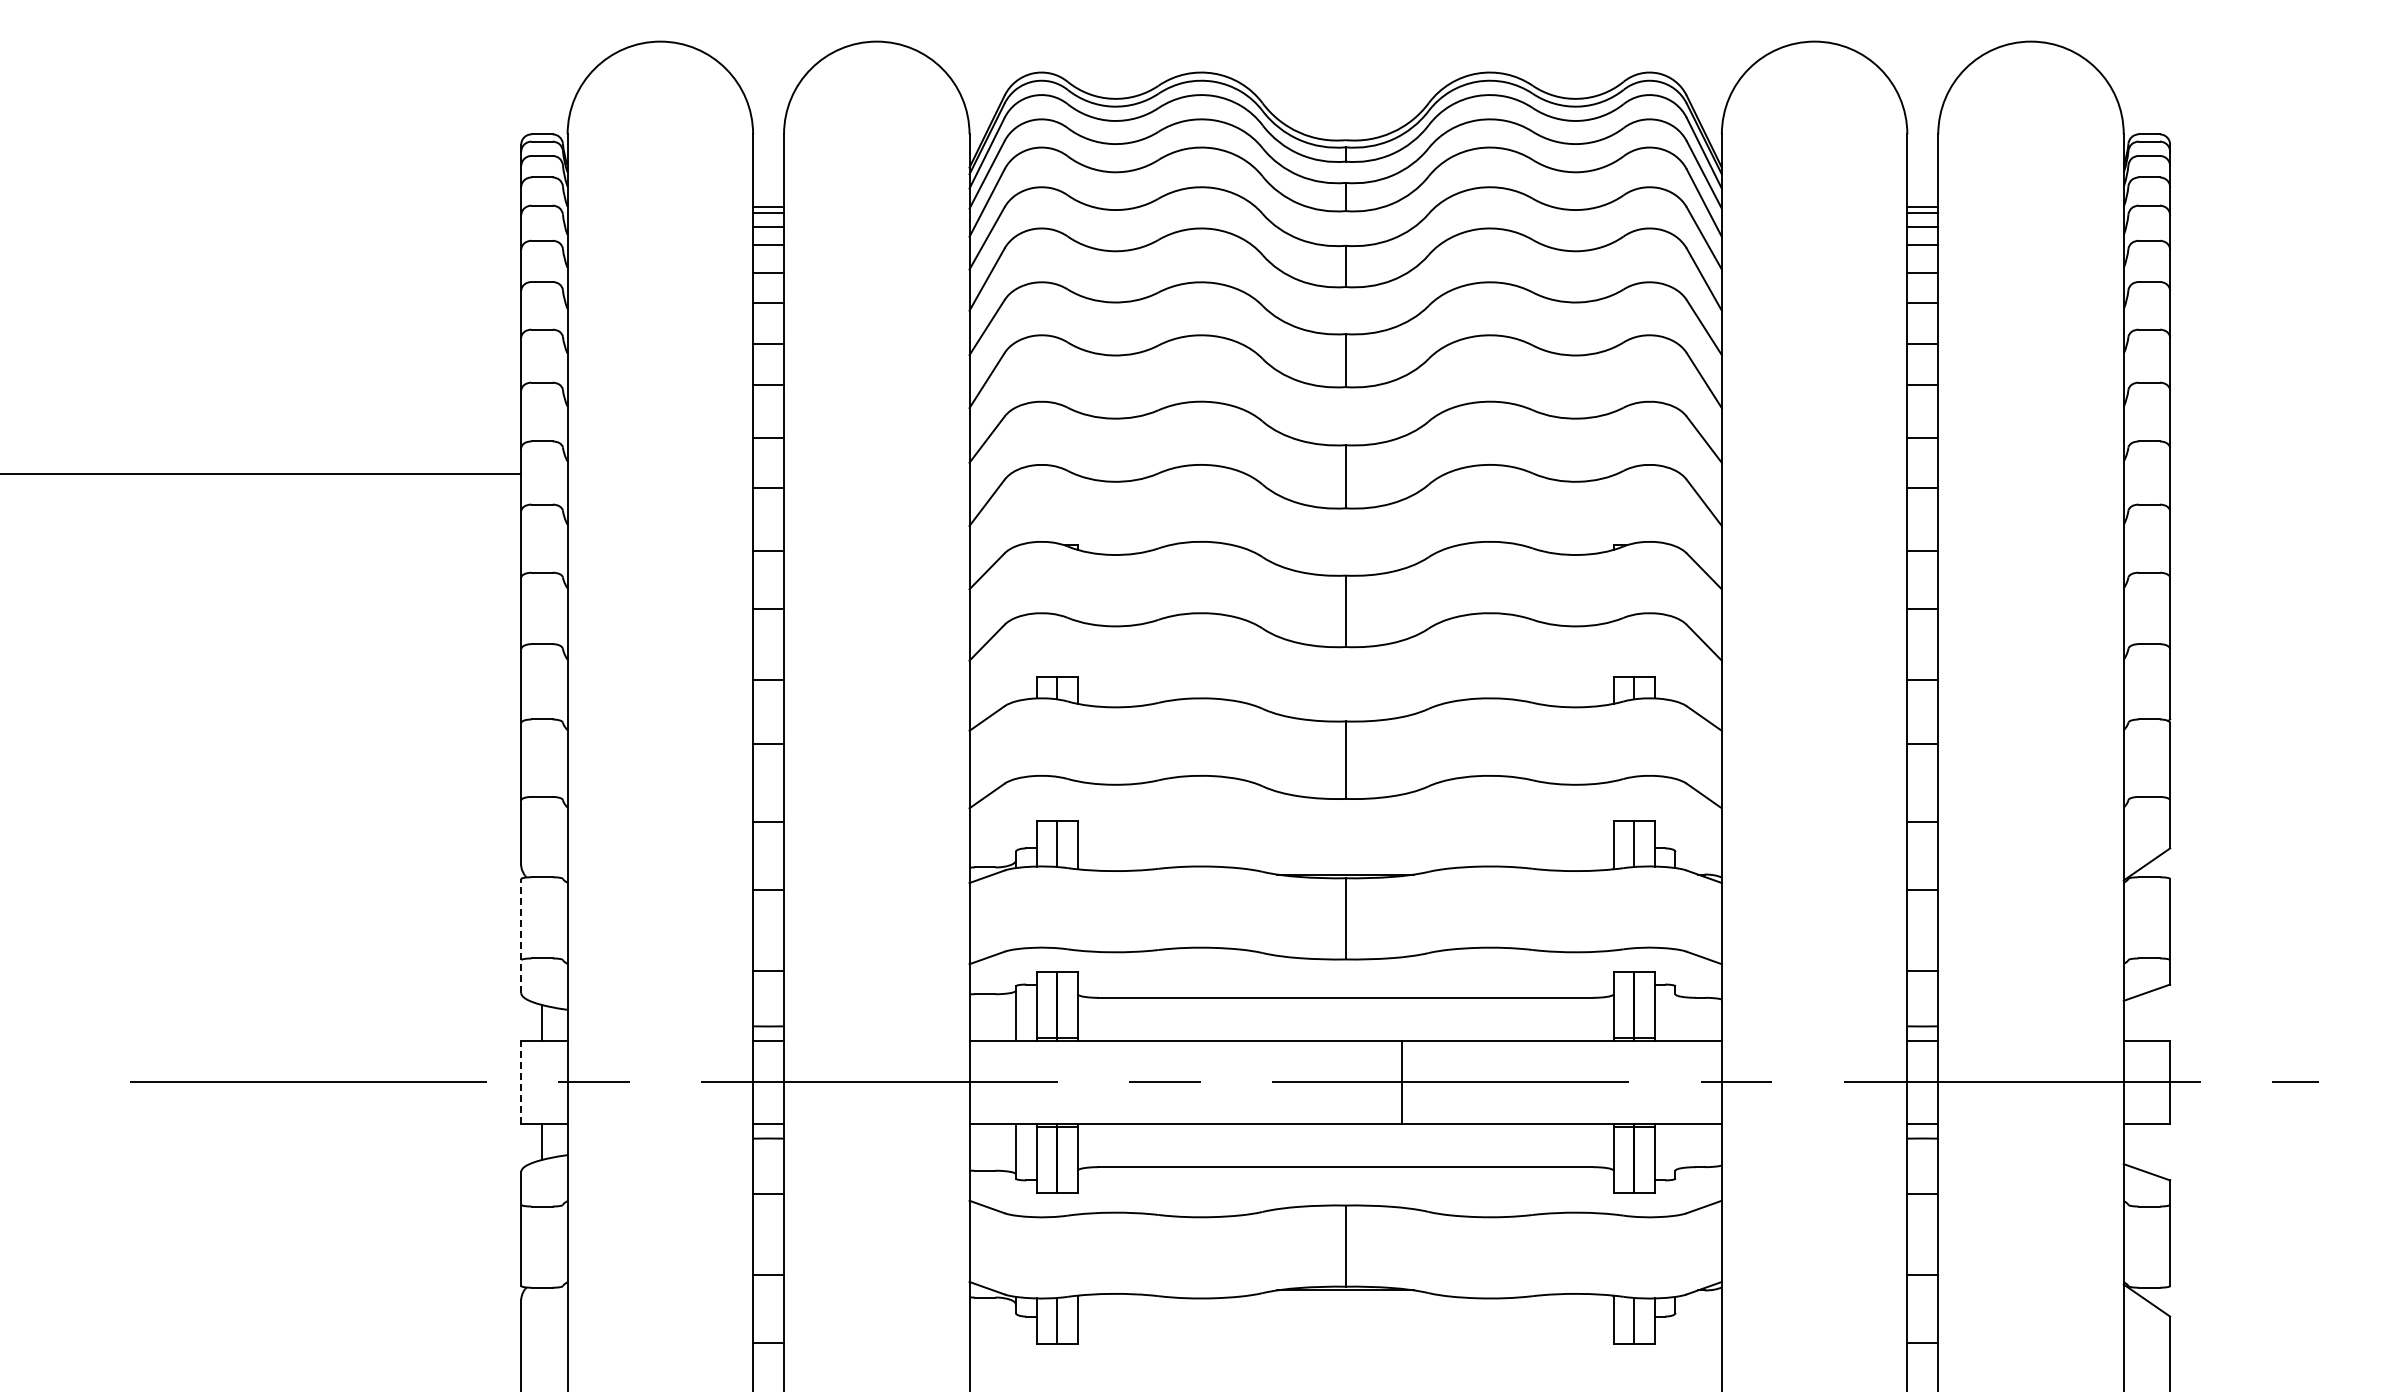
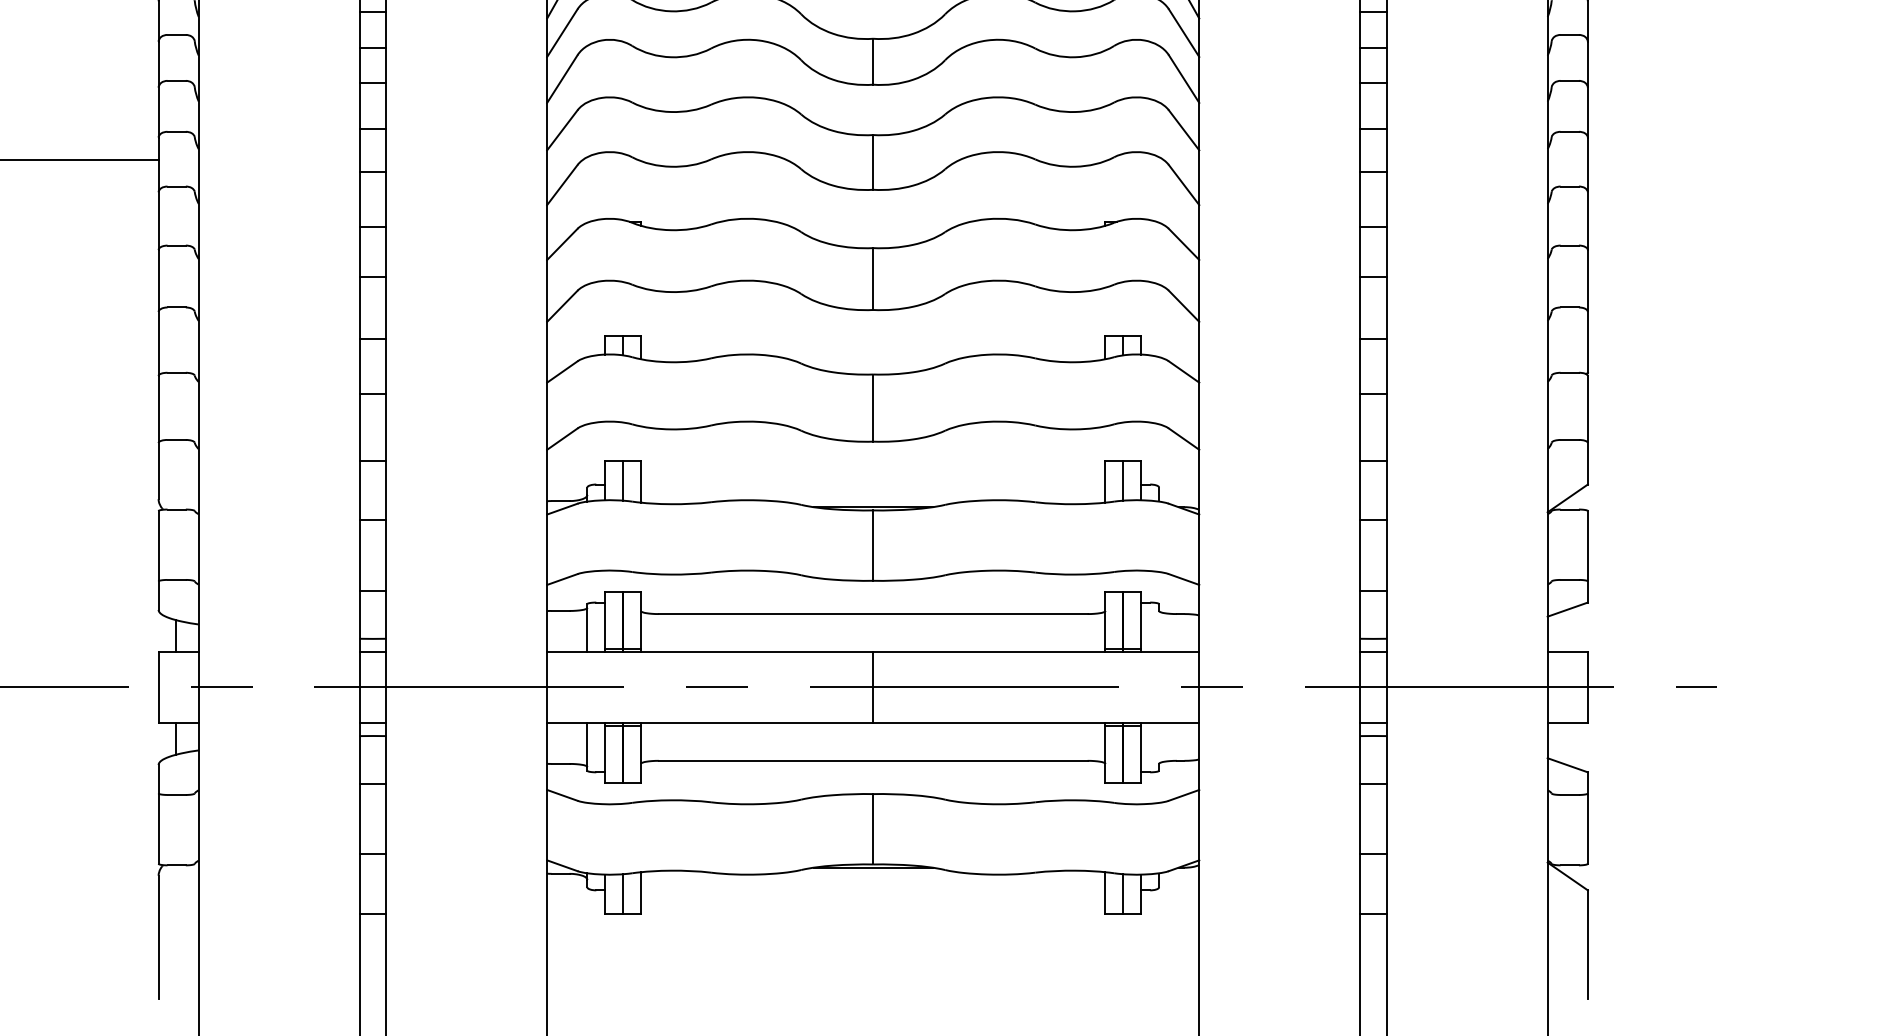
line: (521, 935) -> (158, 560), dashed -> solid
line: (521, 1082) -> (158, 687), dashed -> solid
line: (1401, 1082) -> (873, 687), moved

